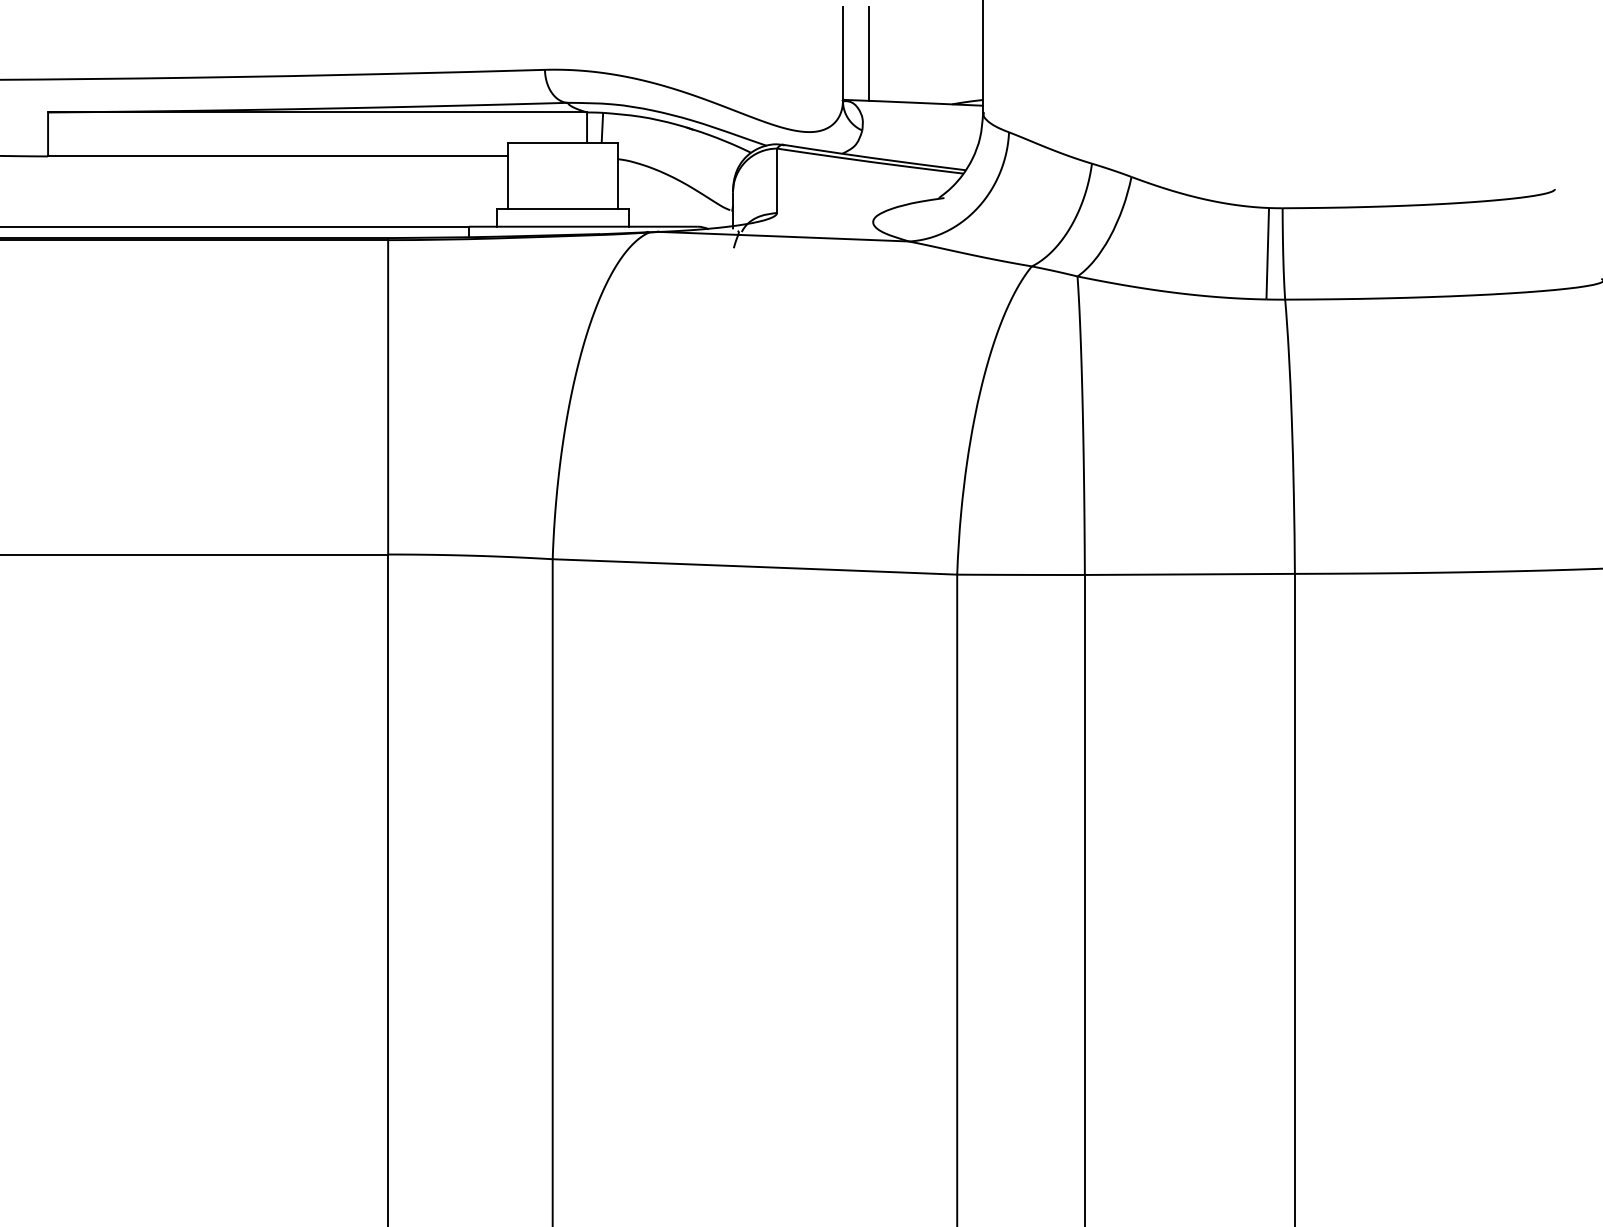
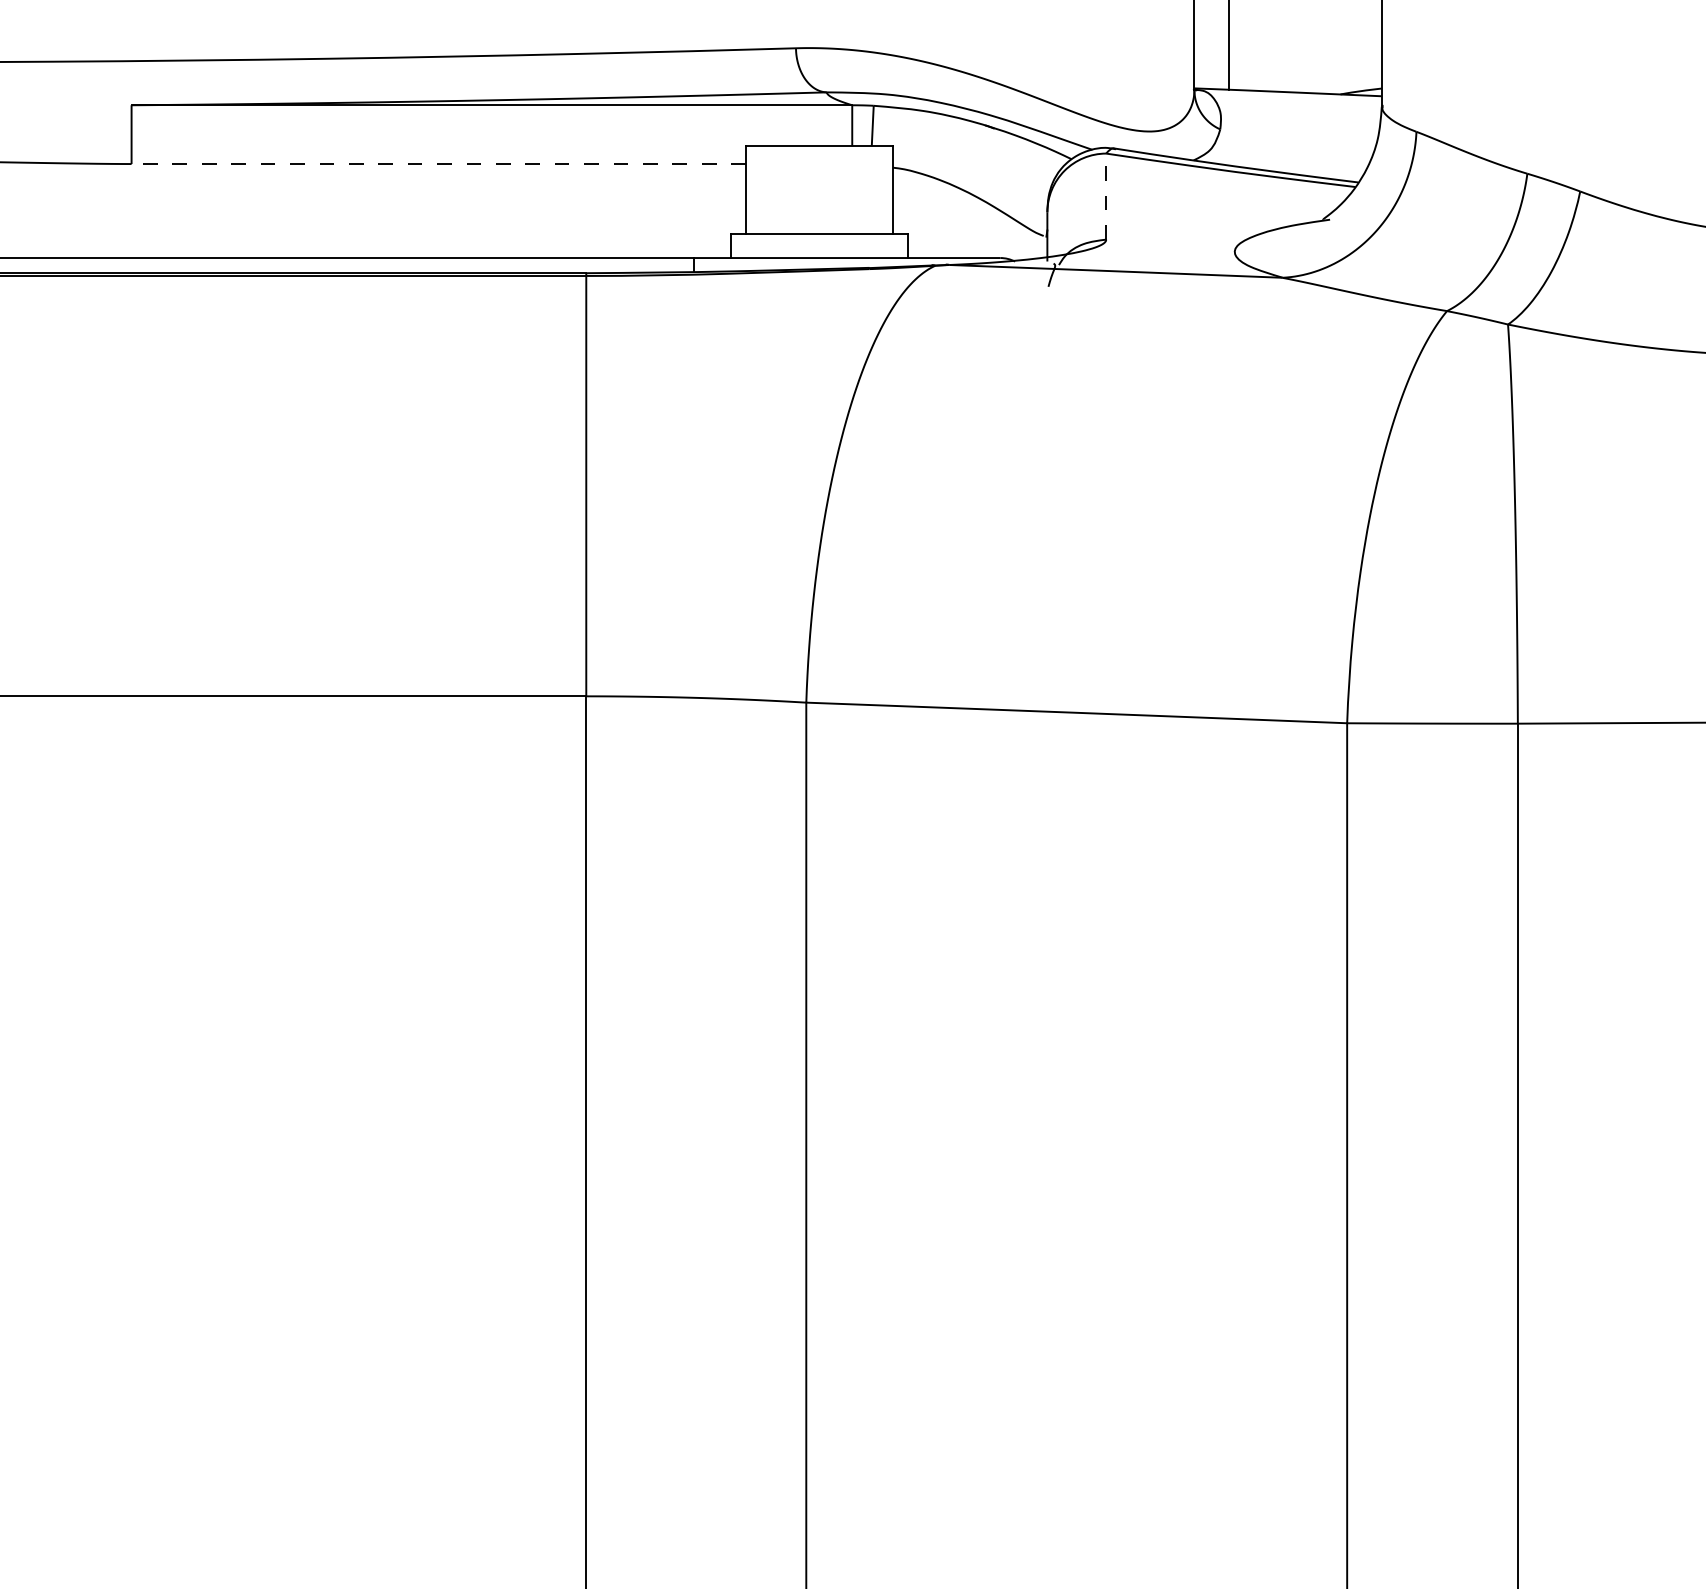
line: (277, 156) -> (438, 164), solid -> dashed
line: (776, 180) -> (1105, 196), solid -> dashed

